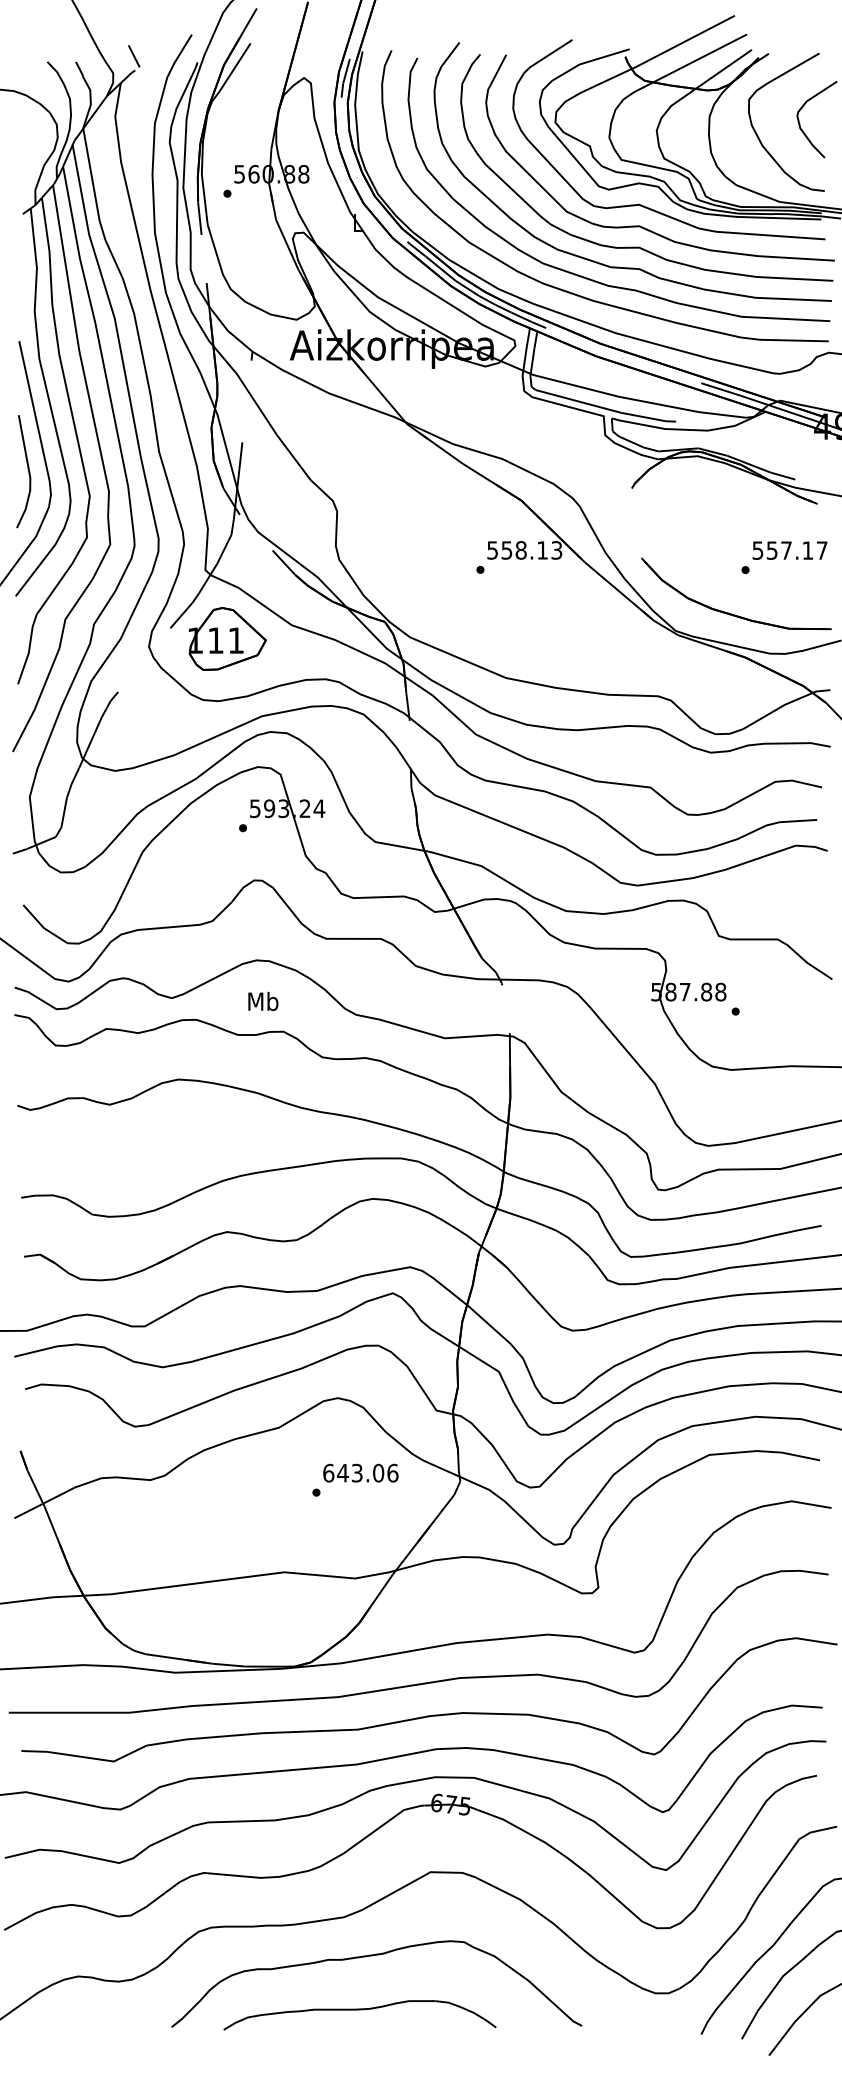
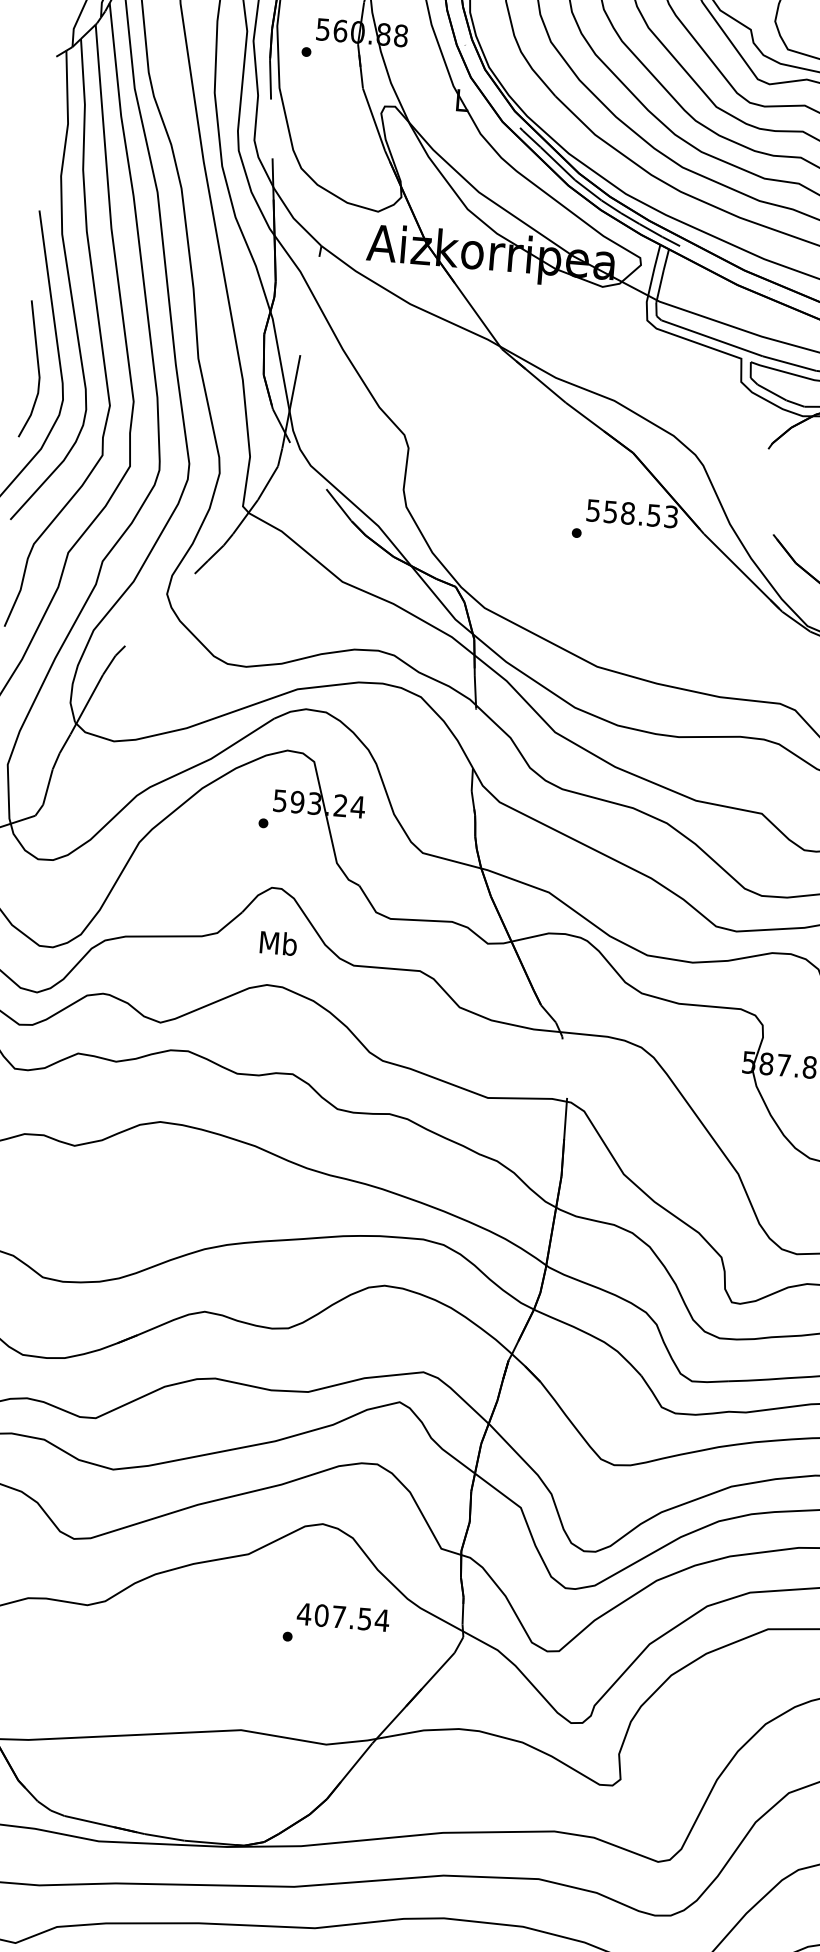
text: (542, 550) -> (653, 515), 558.13 -> 558.53
part: (227, 638) -> (263, 591), removed
text: (263, 1000) -> (278, 942), moved
text: (360, 1472) -> (343, 1616), 643.06 -> 407.54

